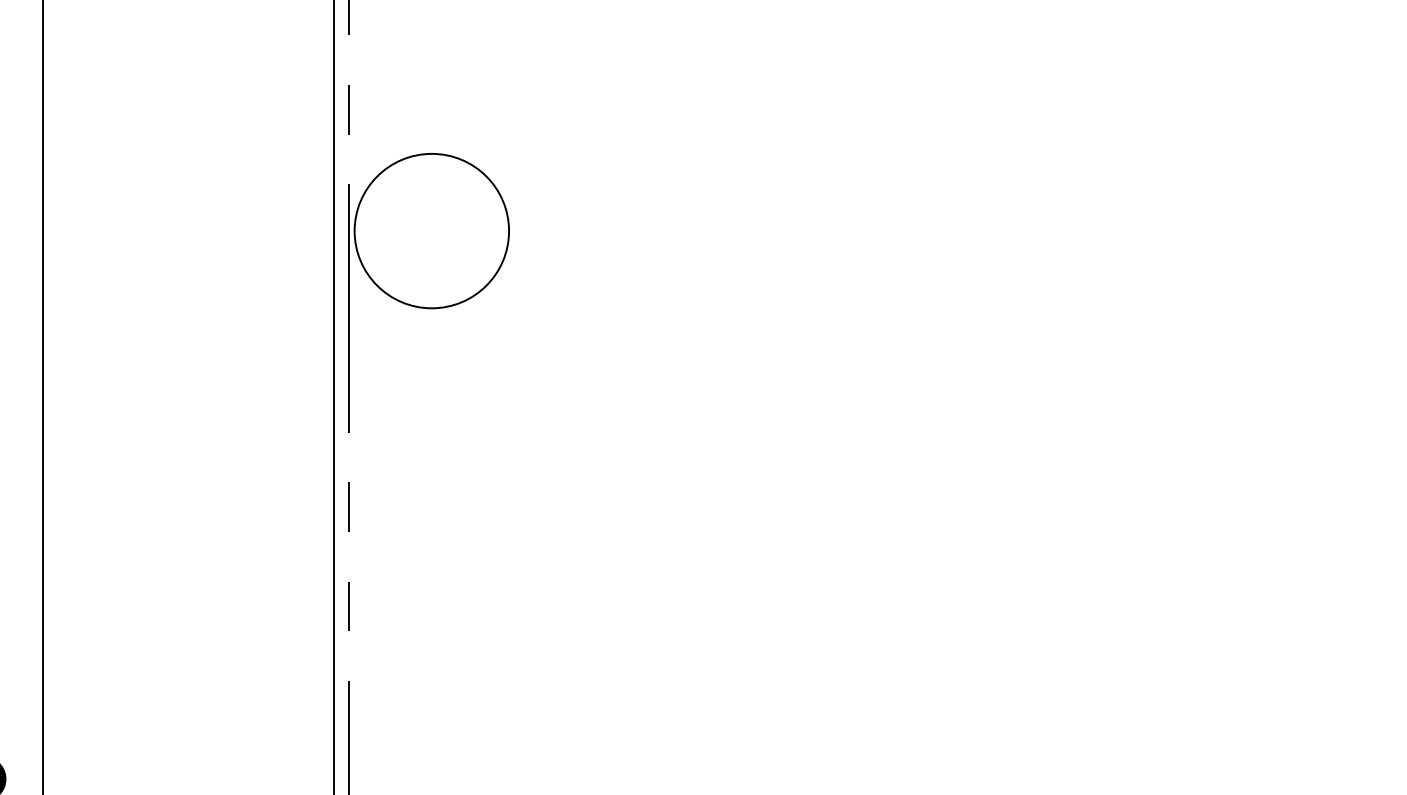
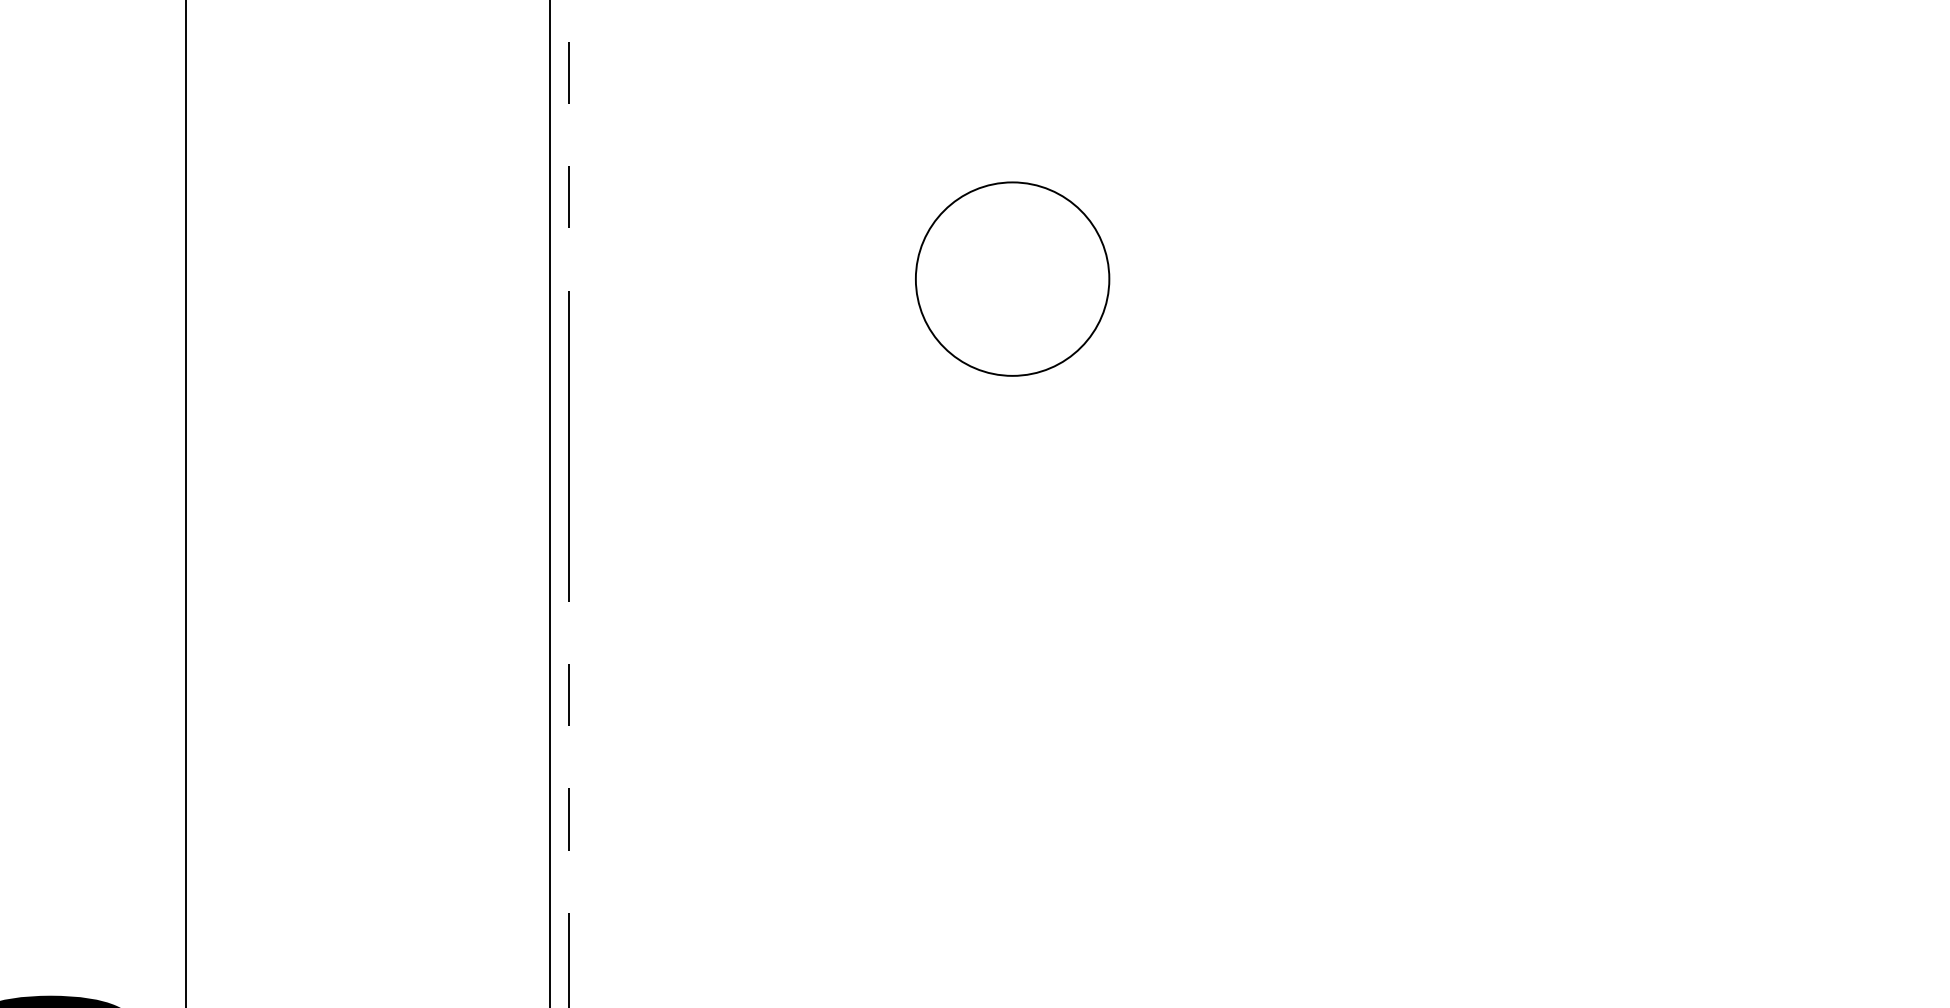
circle: (431, 230) -> (1012, 278), moved

